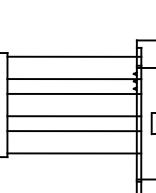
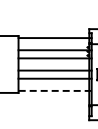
line: (75, 152) -> (55, 90), solid -> dashed

